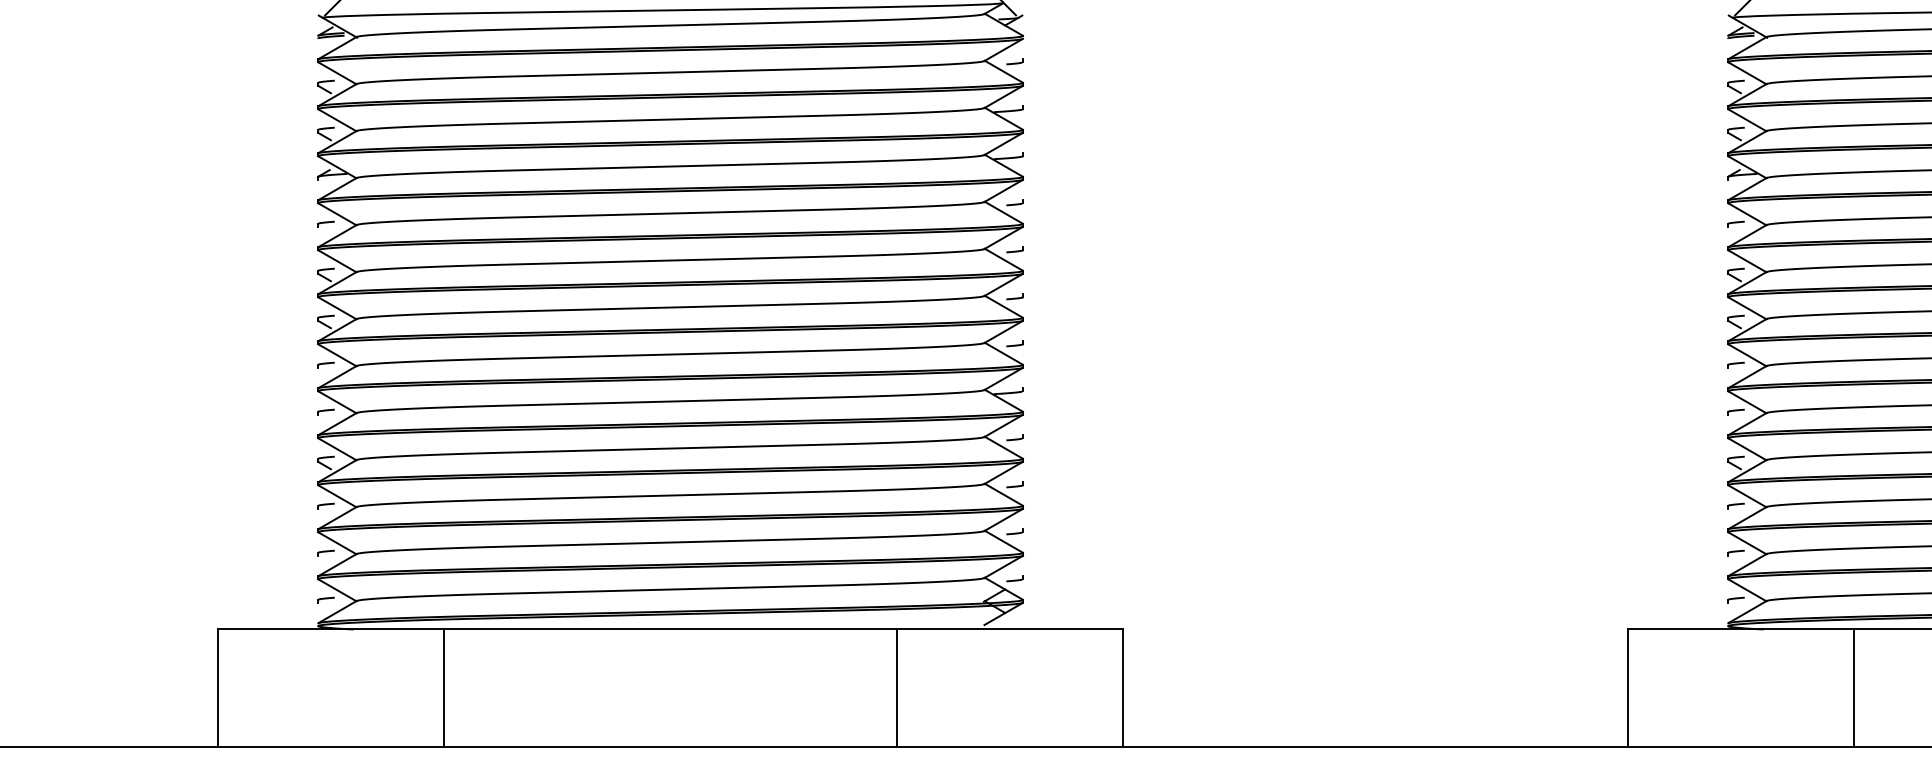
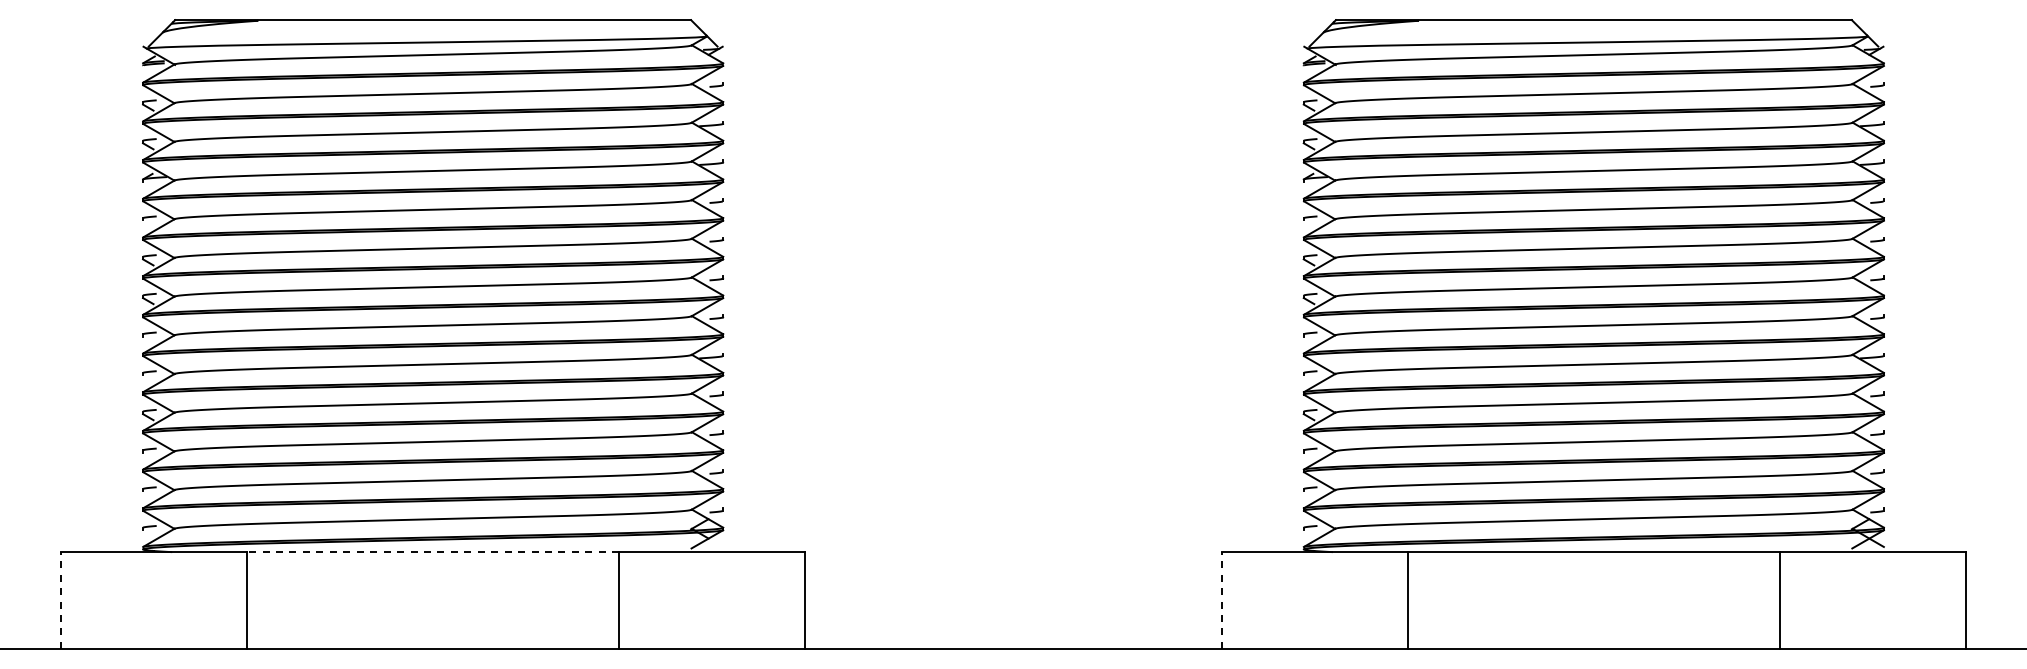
line: (669, 629) -> (432, 552), solid -> dashed
line: (217, 688) -> (60, 600), solid -> dashed
line: (1628, 688) -> (1221, 600), solid -> dashed

